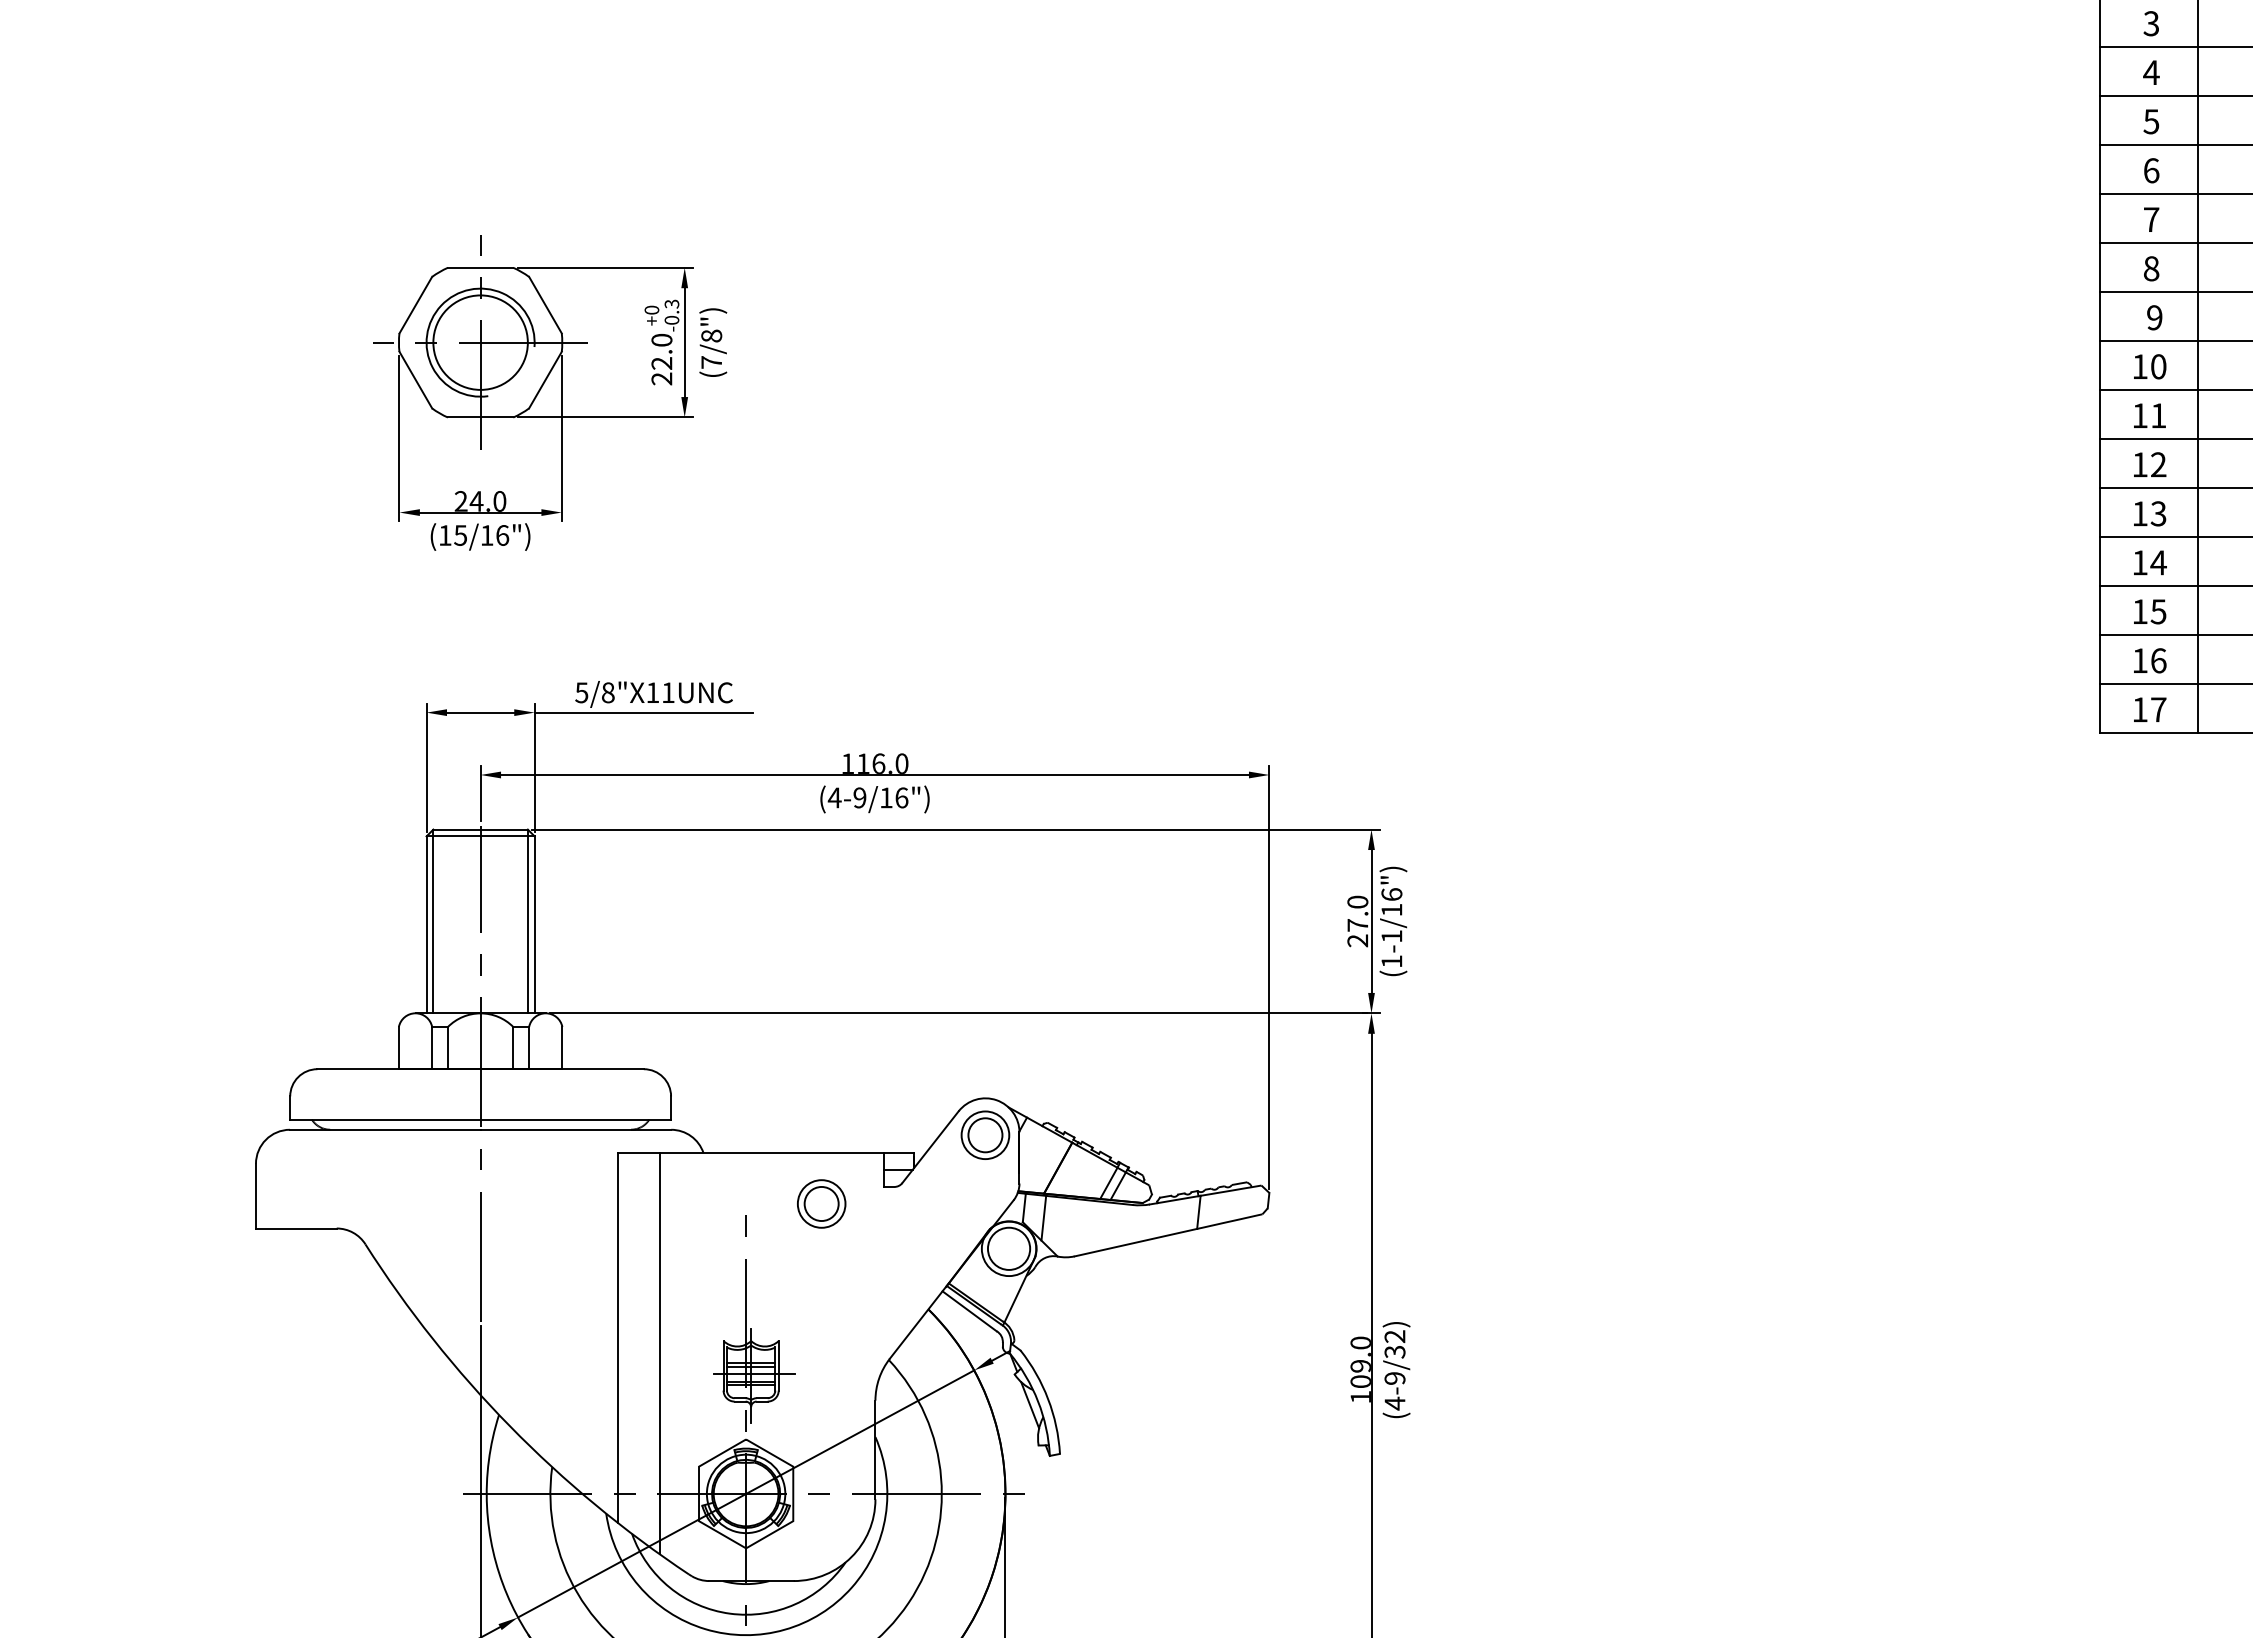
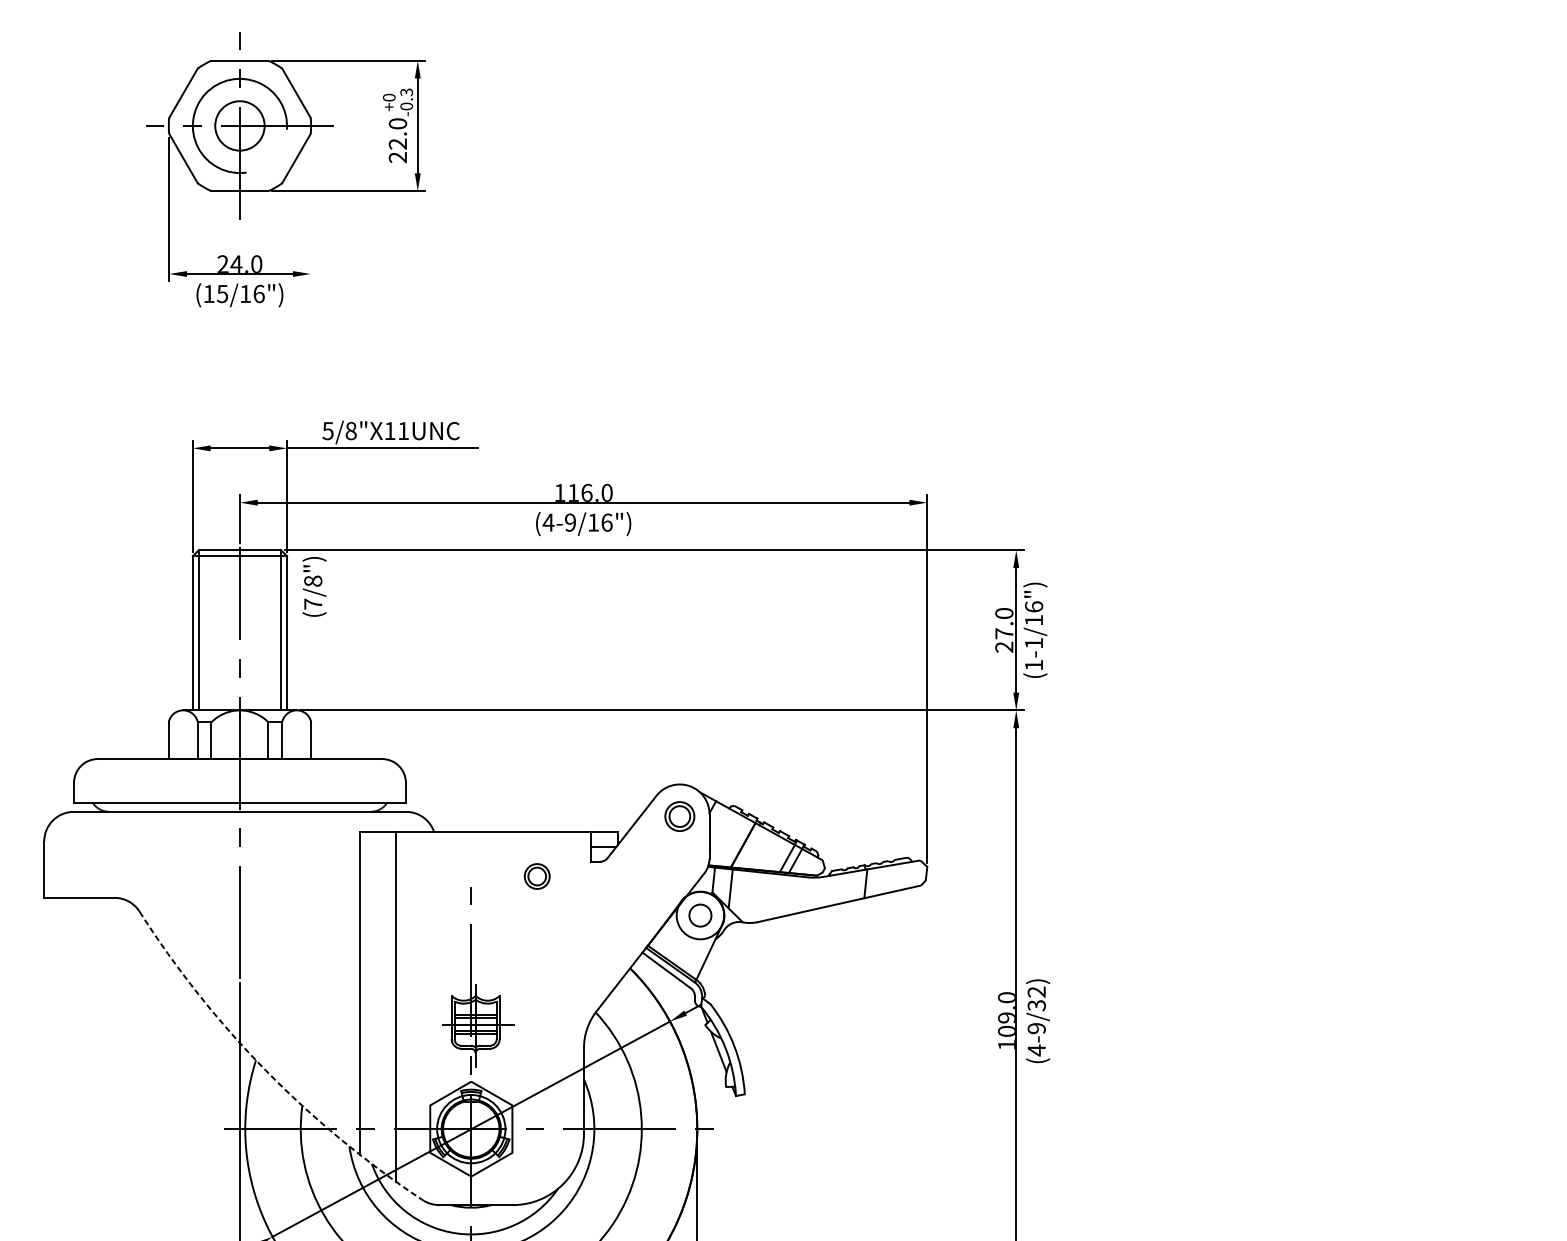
circle: (480, 342) -> (239, 125), size x0.6
text: (713, 342) -> (314, 586), moved
line: (561, 438) -> (310, 209), removed
part: (985, 1134) -> (679, 815), size x0.7
part: (821, 1203) -> (536, 876), size x0.6
circle: (1008, 1248) -> (699, 915), size x0.6
arc: (510, 1426) -> (265, 1070), solid -> dashed

